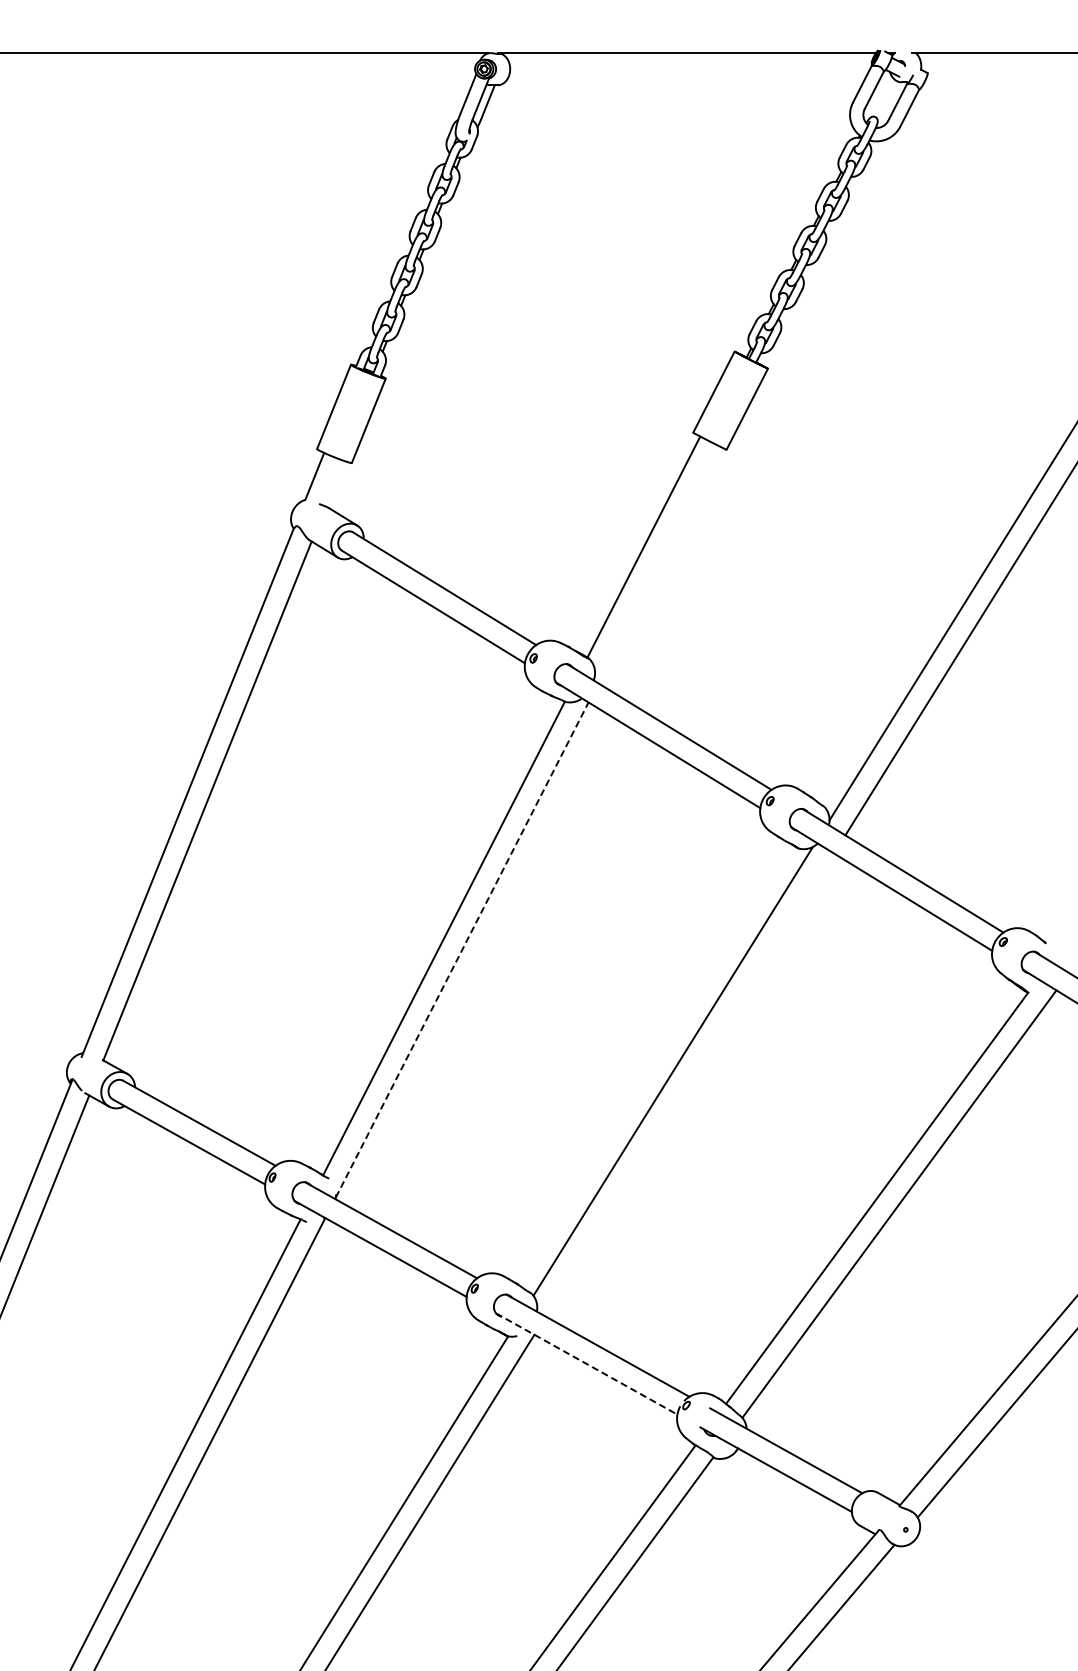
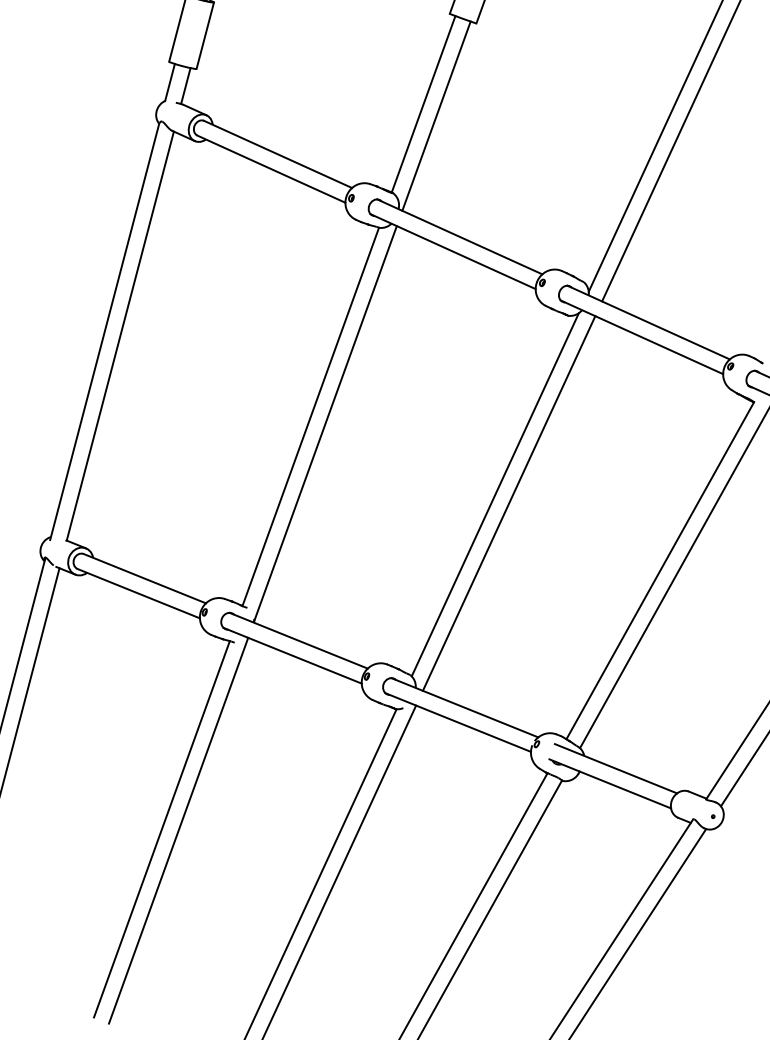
line: (334, 483) -> (185, 85), added
line: (658, 564) -> (436, 115), added
line: (462, 949) -> (325, 423), dashed -> solid
line: (689, 1084) -> (508, 503), added
line: (586, 1363) -> (457, 722), dashed -> solid

